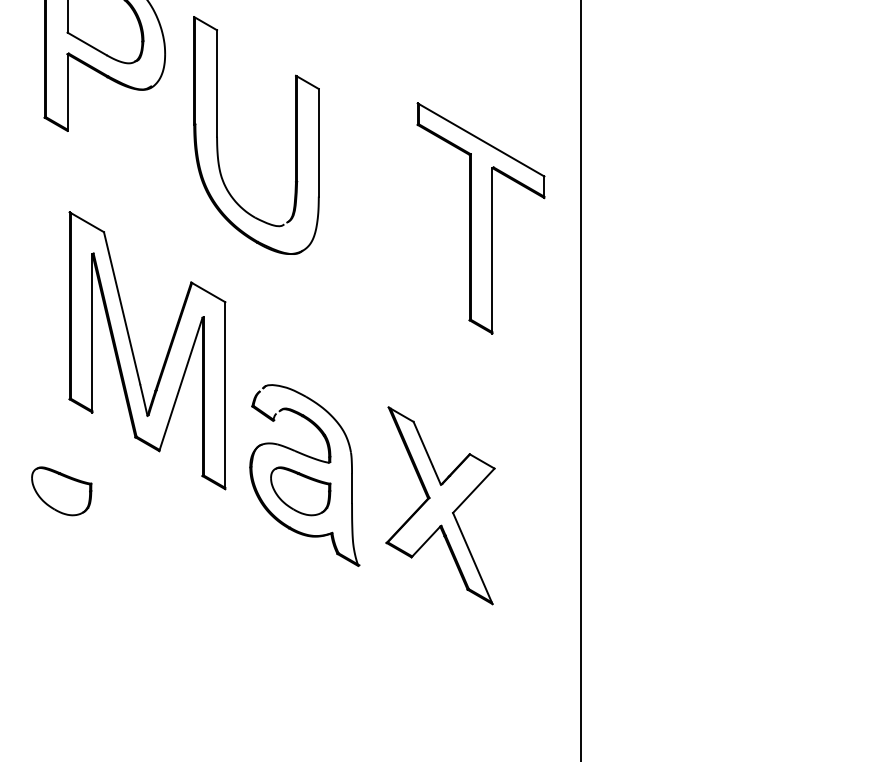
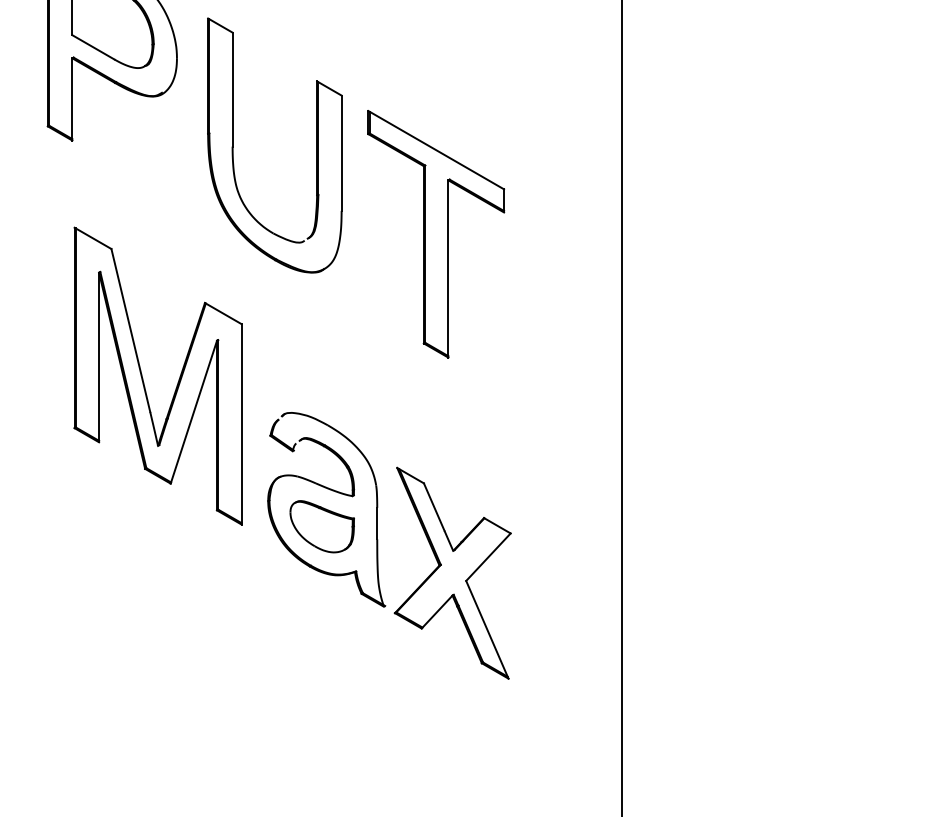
part: (480, 218) -> (435, 234), moved
part: (61, 491) -> (65, 526), removed
part: (440, 505) -> (452, 572), moved

